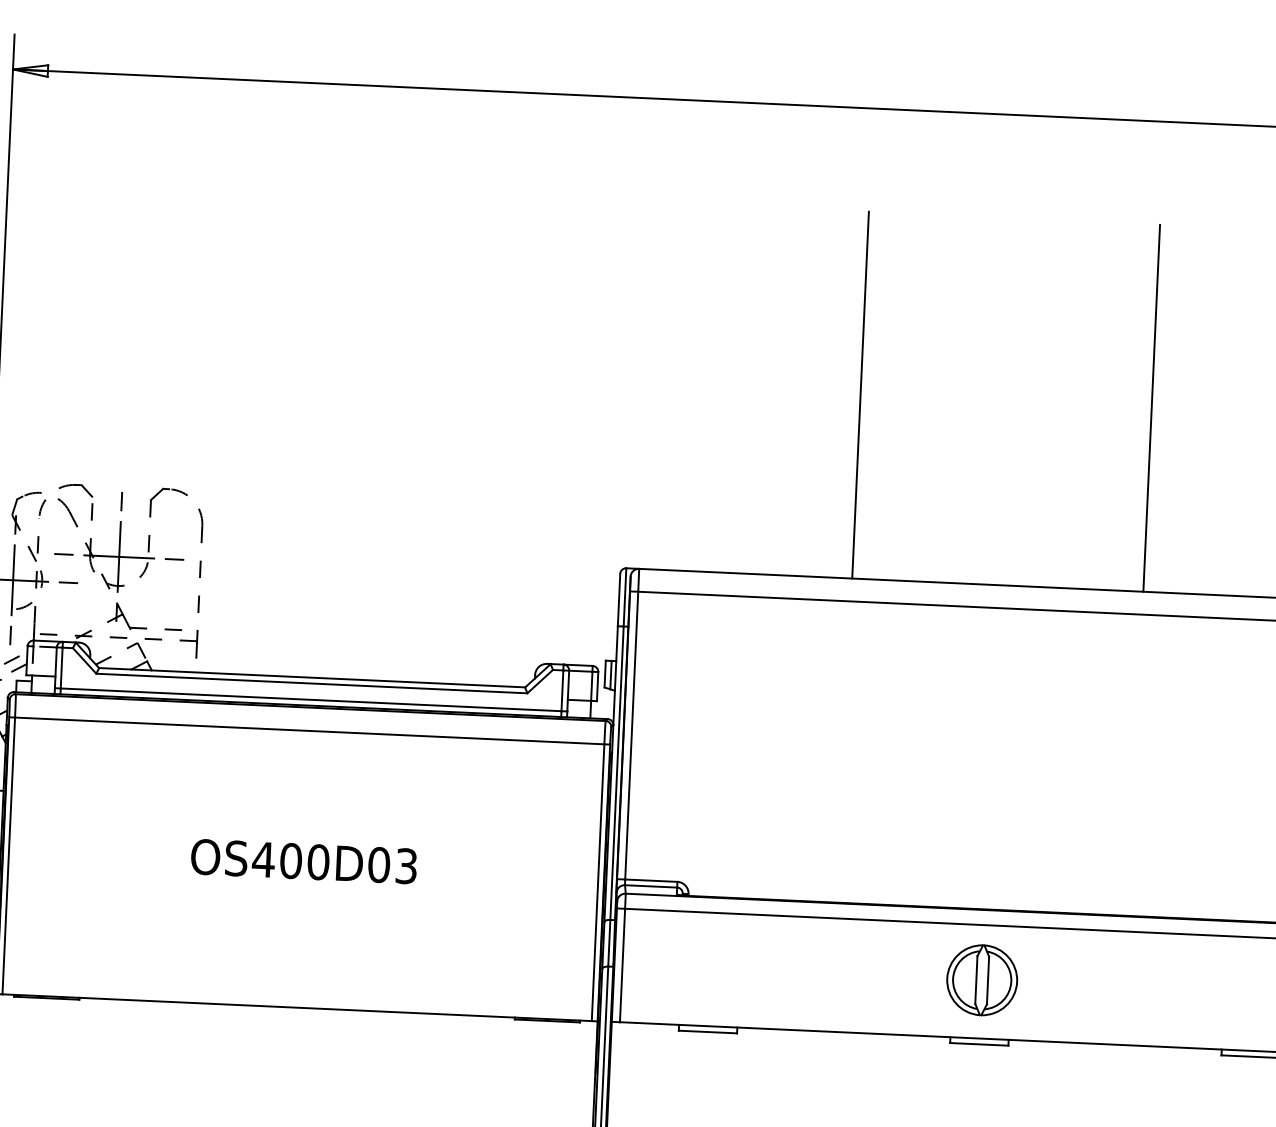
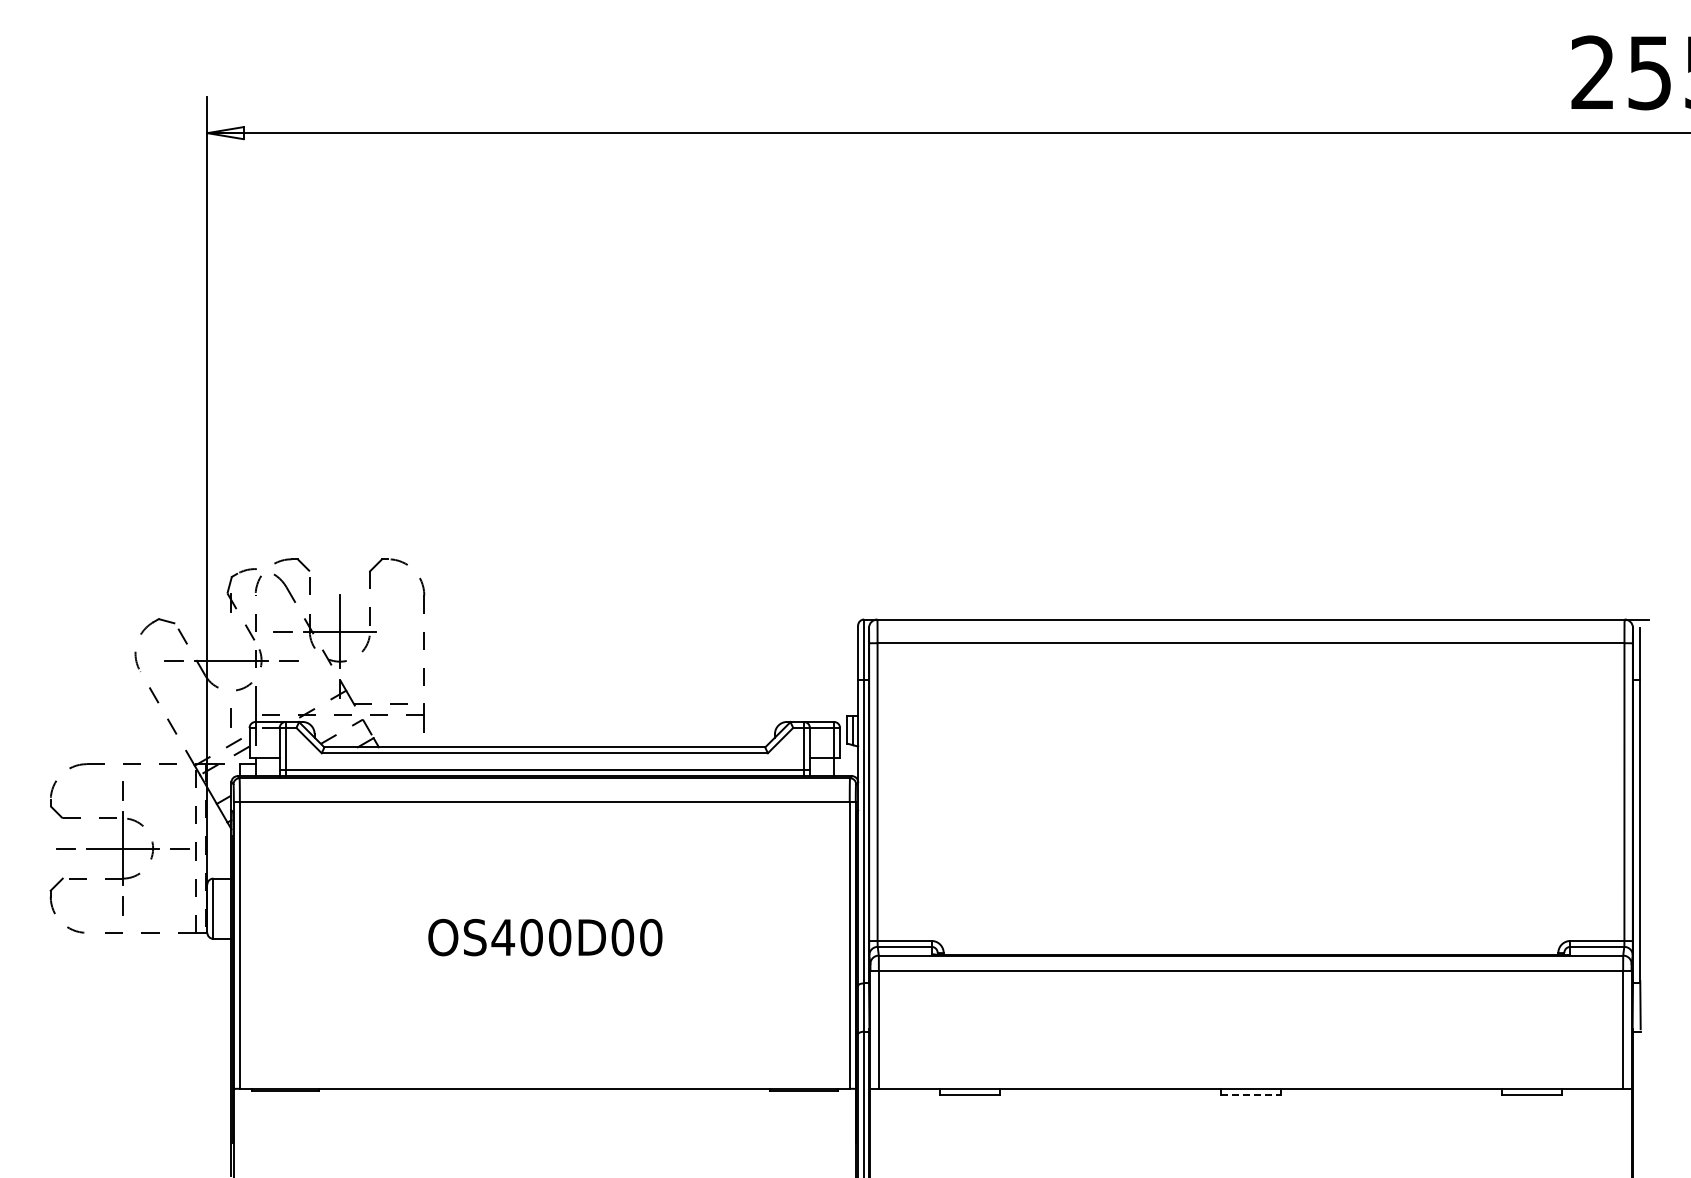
line: (860, 394) -> (1097, 429), removed
line: (1151, 408) -> (1399, 429), removed
line: (121, 500) -> (339, 573), removed
line: (173, 559) -> (396, 631), removed
line: (13, 580) -> (231, 660), removed
text: (406, 866) -> (651, 937), OS400D03 -> OS400D00
part: (982, 980) -> (1251, 1028), removed
line: (979, 1044) -> (1251, 1094), solid -> dashed

